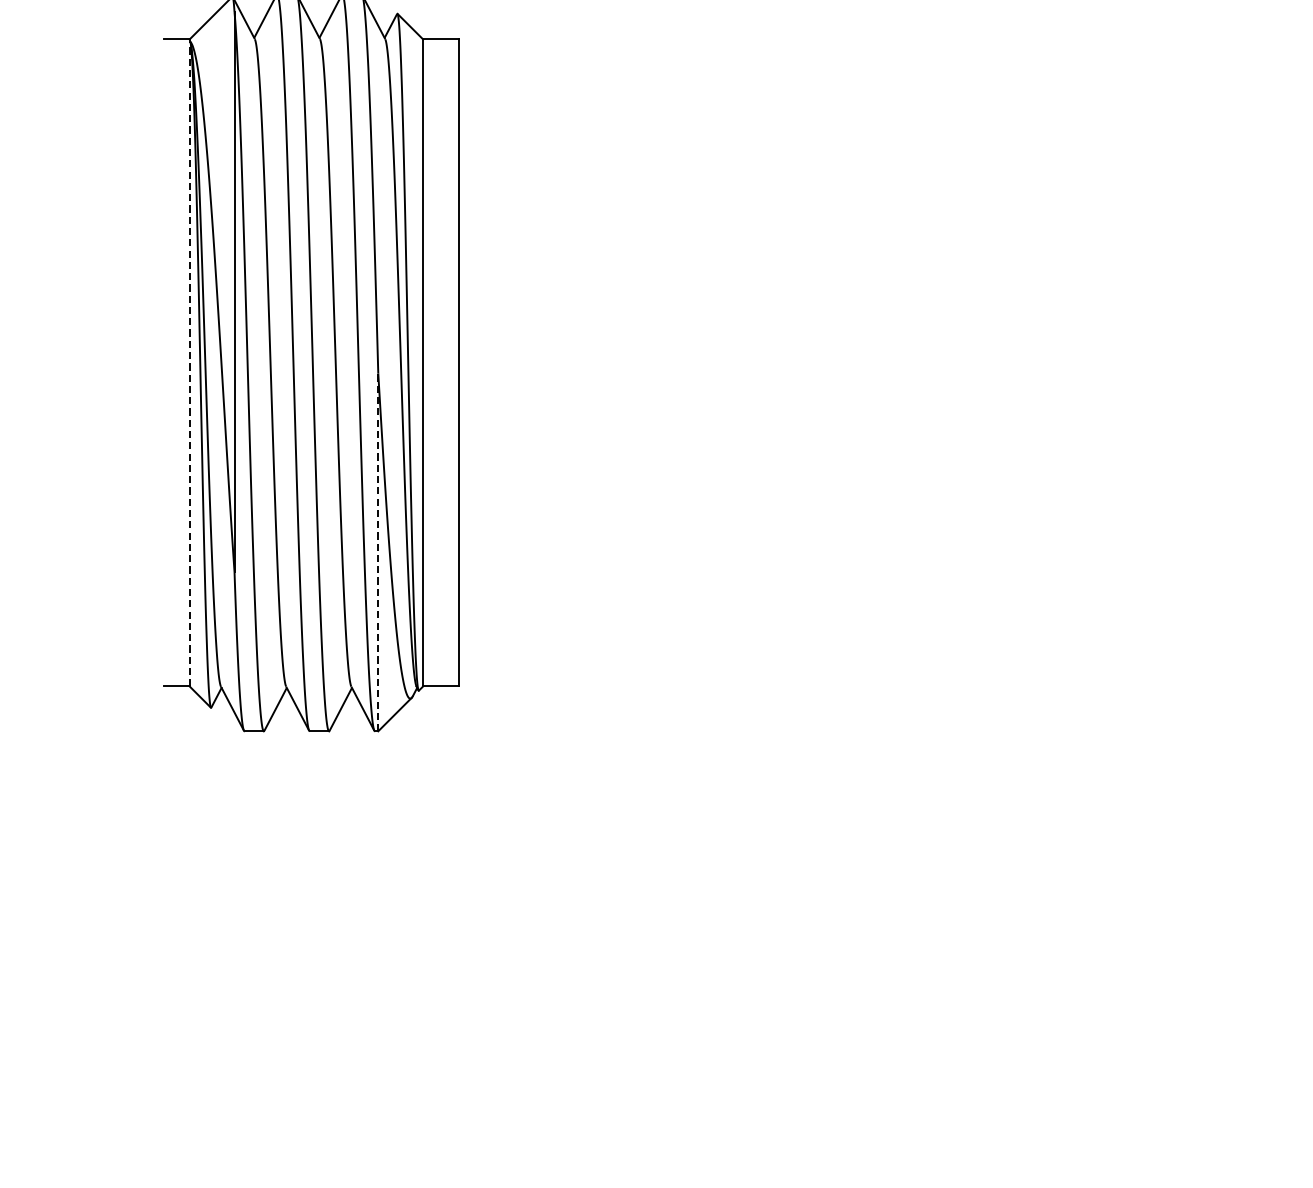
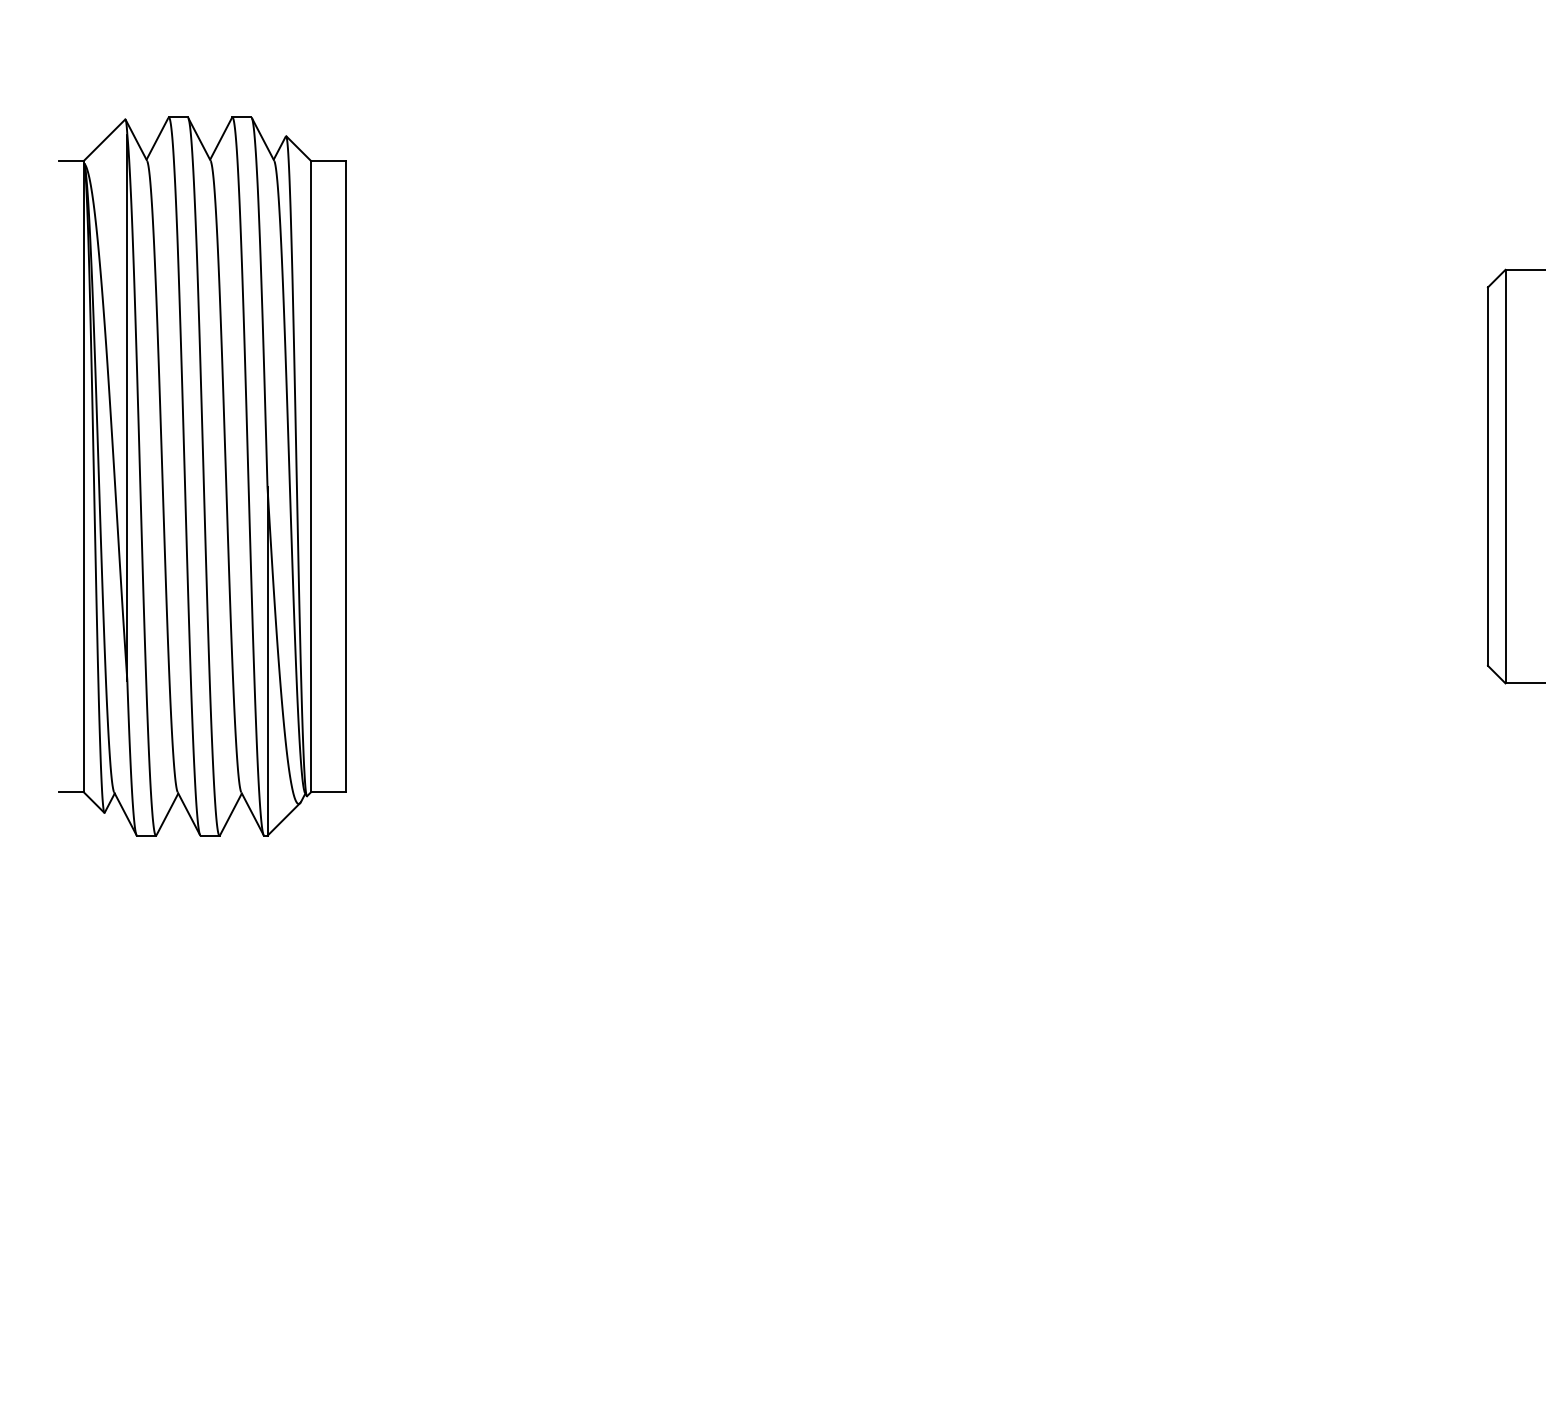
line: (189, 362) -> (83, 476), dashed -> solid
line: (378, 551) -> (267, 660), dashed -> solid

